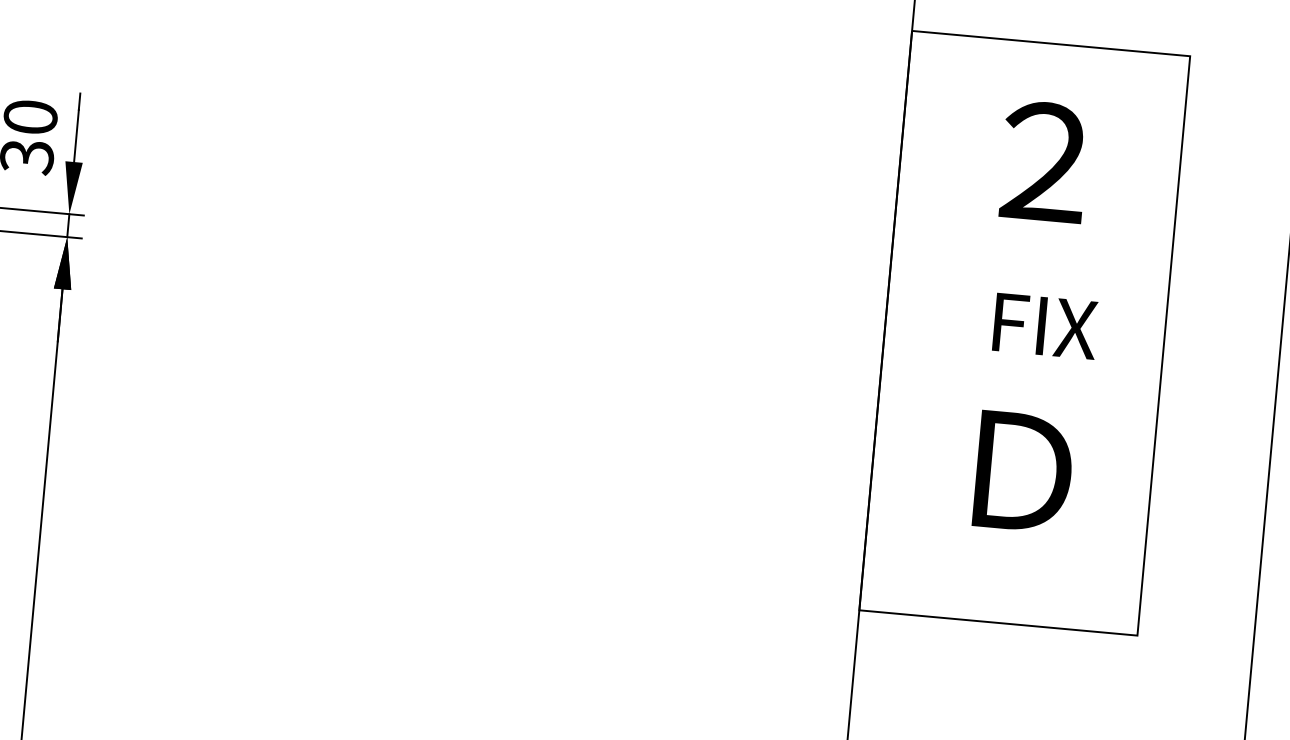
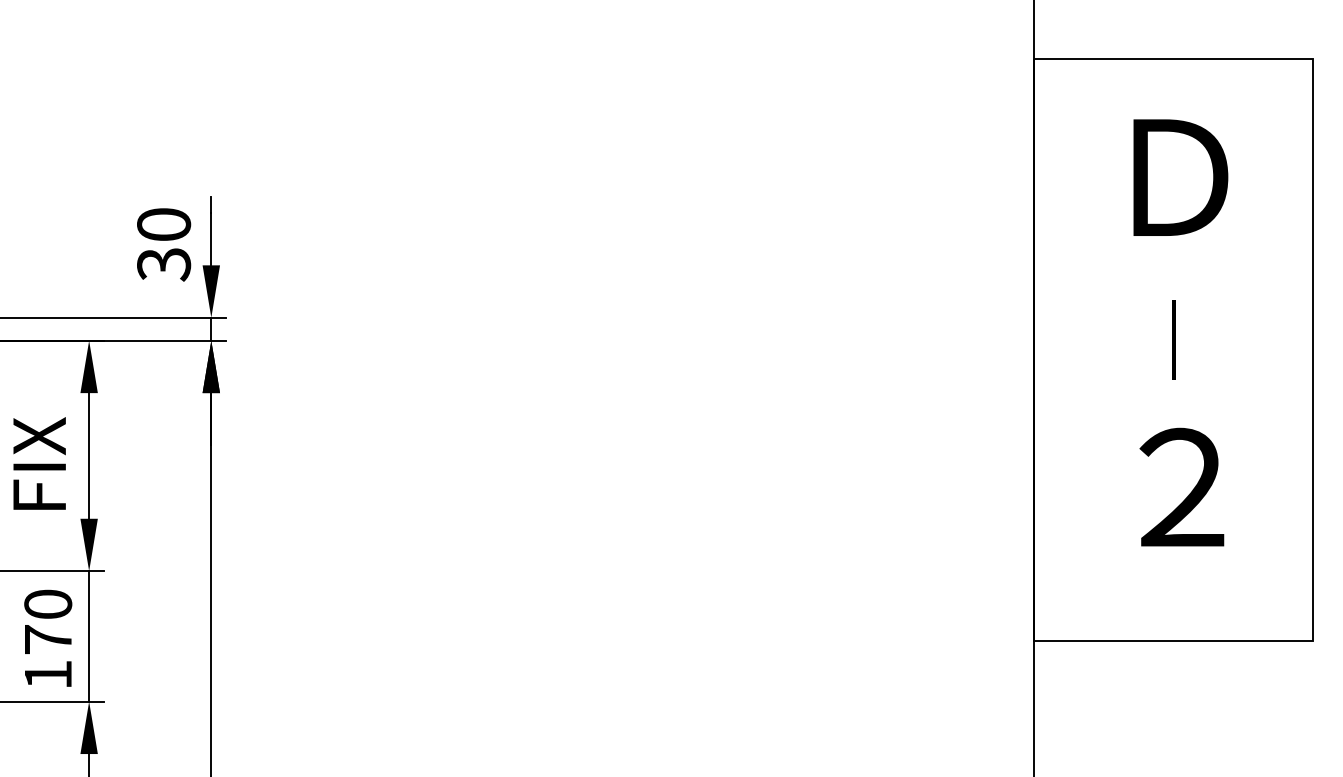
text: (1047, 161) -> (1180, 176), ２ -> Ｄ
text: (1045, 324) -> (1193, 339), FIX -> ｜
text: (1024, 470) -> (1185, 486), Ｄ -> ２

